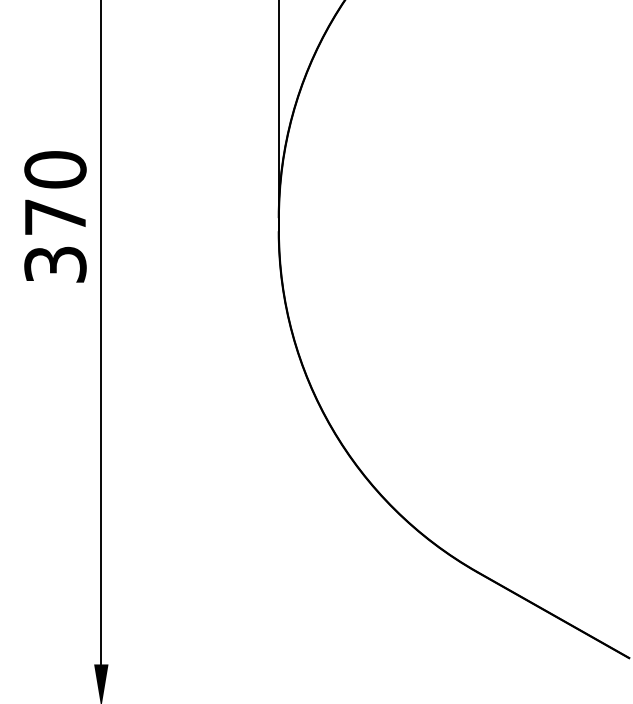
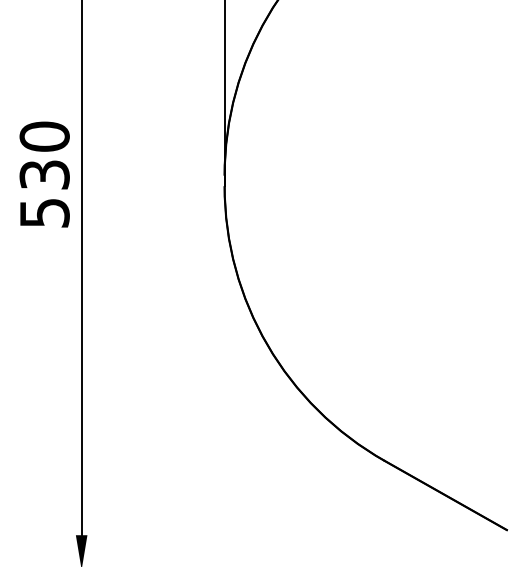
text: (55, 240) -> (44, 193), 370 -> 530

